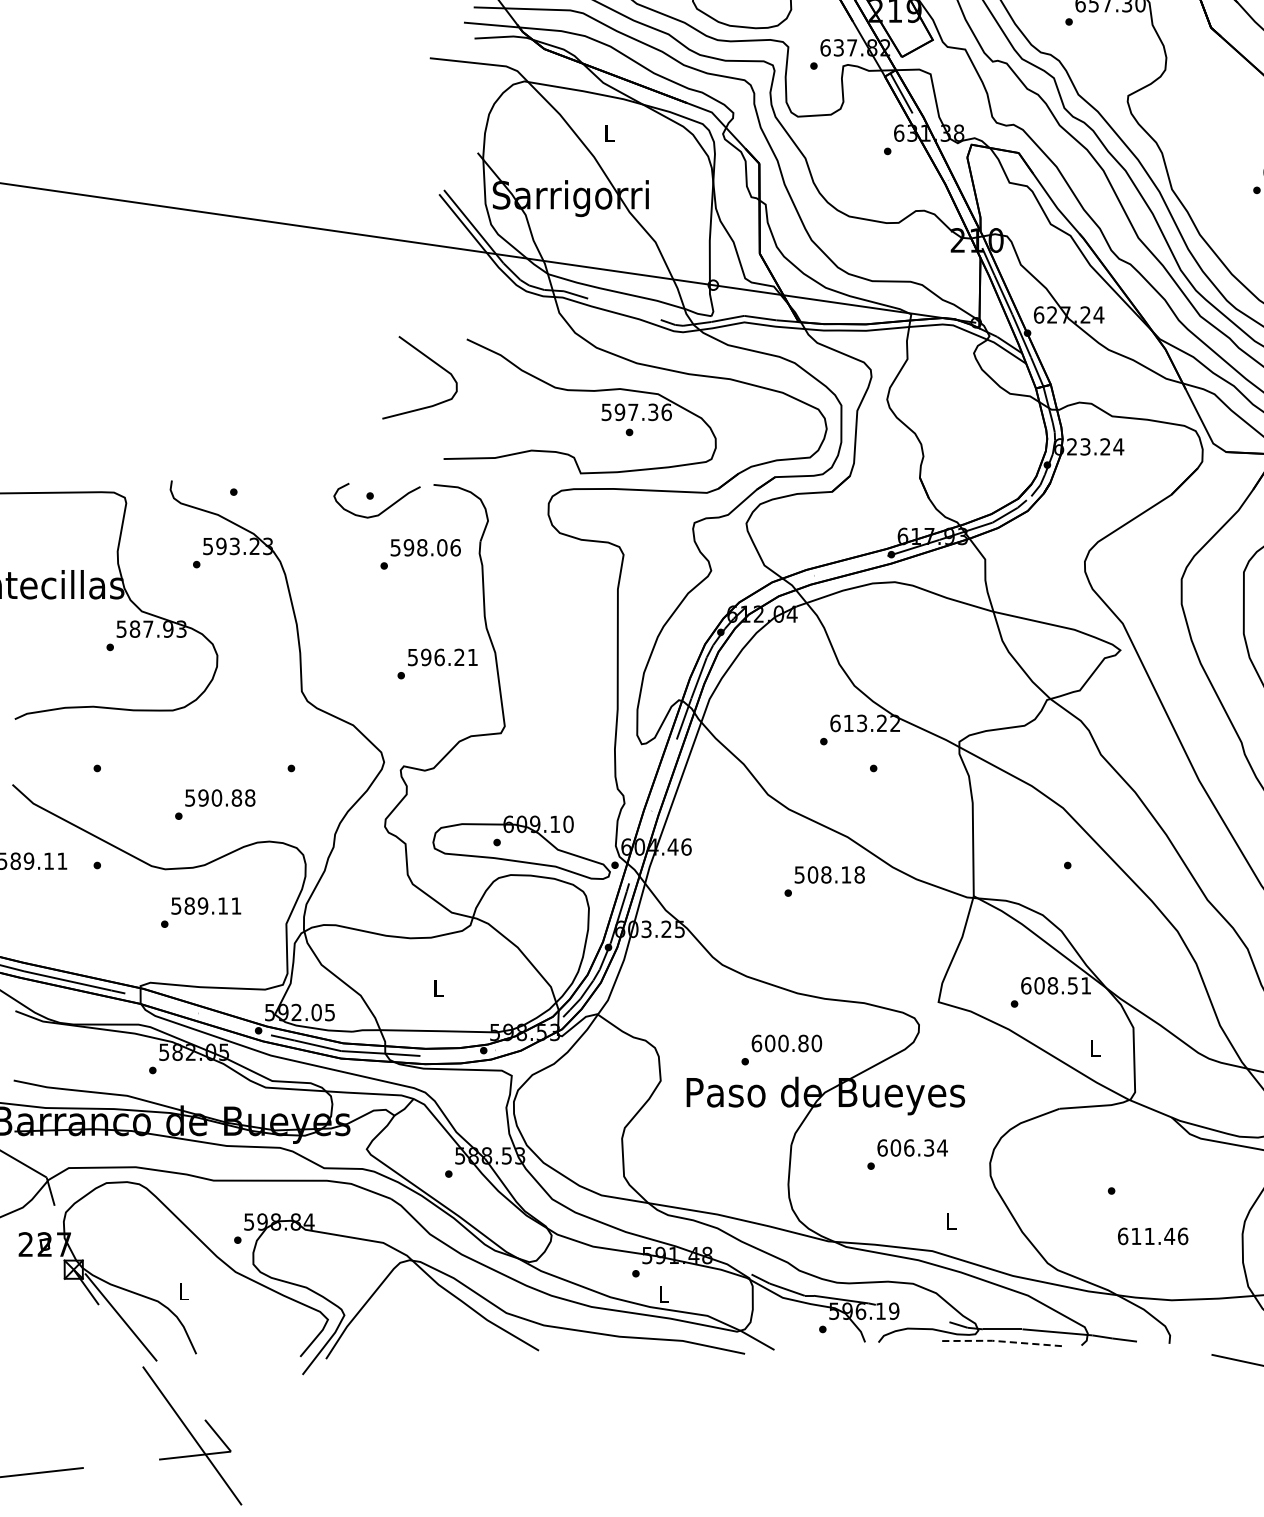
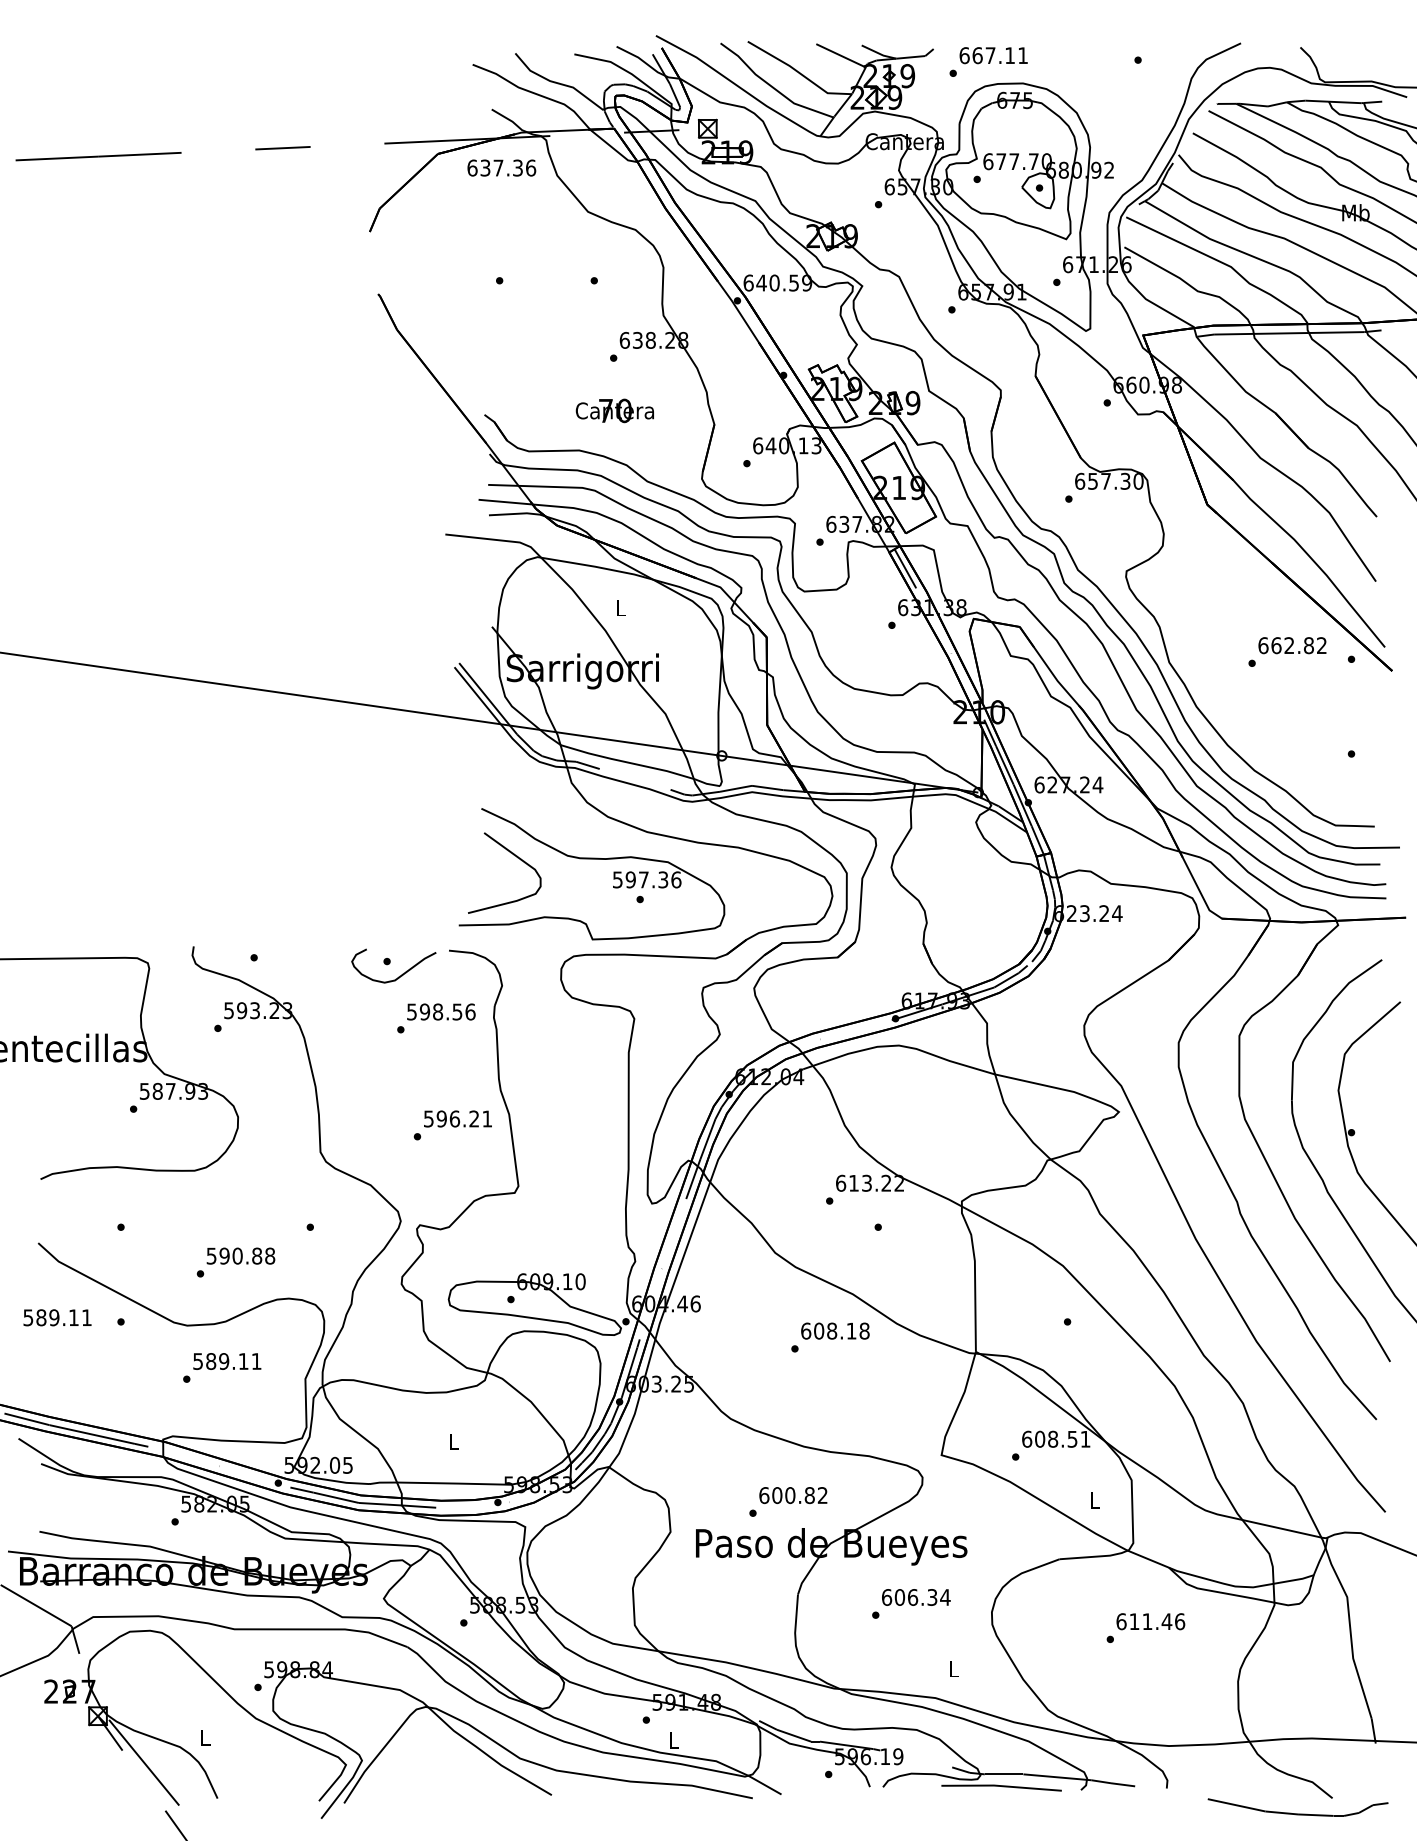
curve: (433, 362) -> (517, 858), moved
text: (442, 547) -> (457, 1011), 598.06 -> 598.56
text: (800, 874) -> (806, 1330), 508.18 -> 608.18
text: (816, 1043) -> (822, 1495), 600.80 -> 600.82
text: (1152, 1236) -> (1150, 1621), moved
line: (998, 1341) -> (1000, 1786), dashed -> solid

